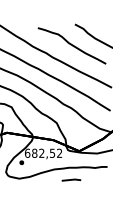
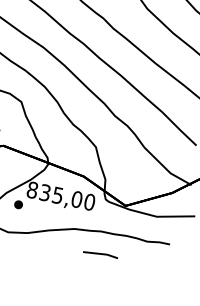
text: (43, 152) -> (61, 194), 682,52 -> 835,00

